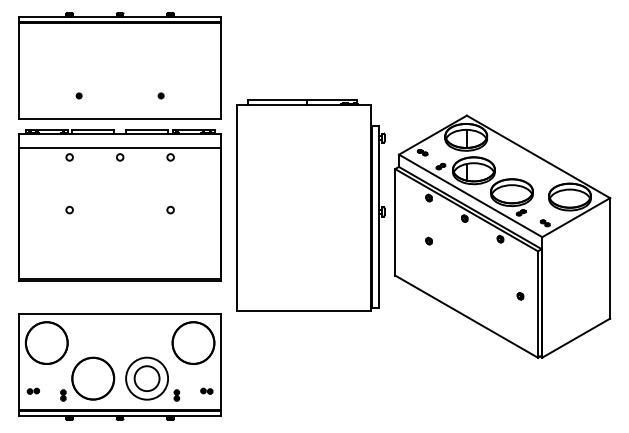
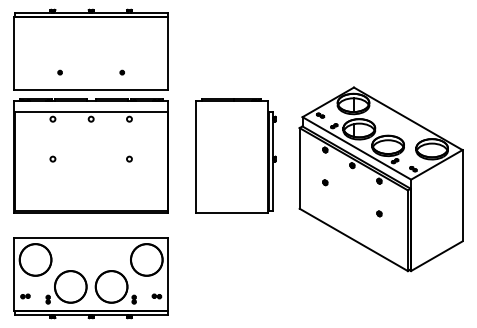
part: (310, 205) -> (235, 155), size x0.71
part: (520, 296) -> (379, 214), moved
circle: (146, 378) -> (111, 286), size x1.67

